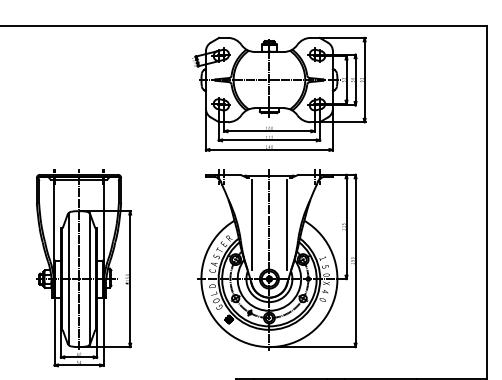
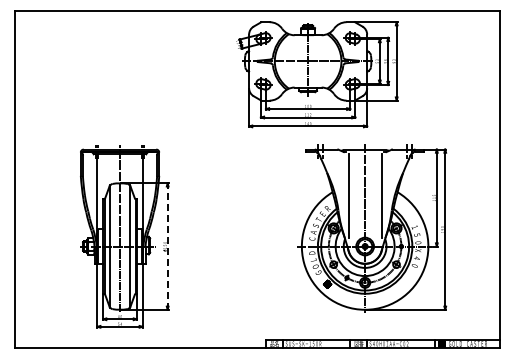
part: (279, 94) -> (317, 74), moved
part: (277, 259) -> (372, 228), moved
line: (130, 279) -> (167, 246), solid -> dashed

